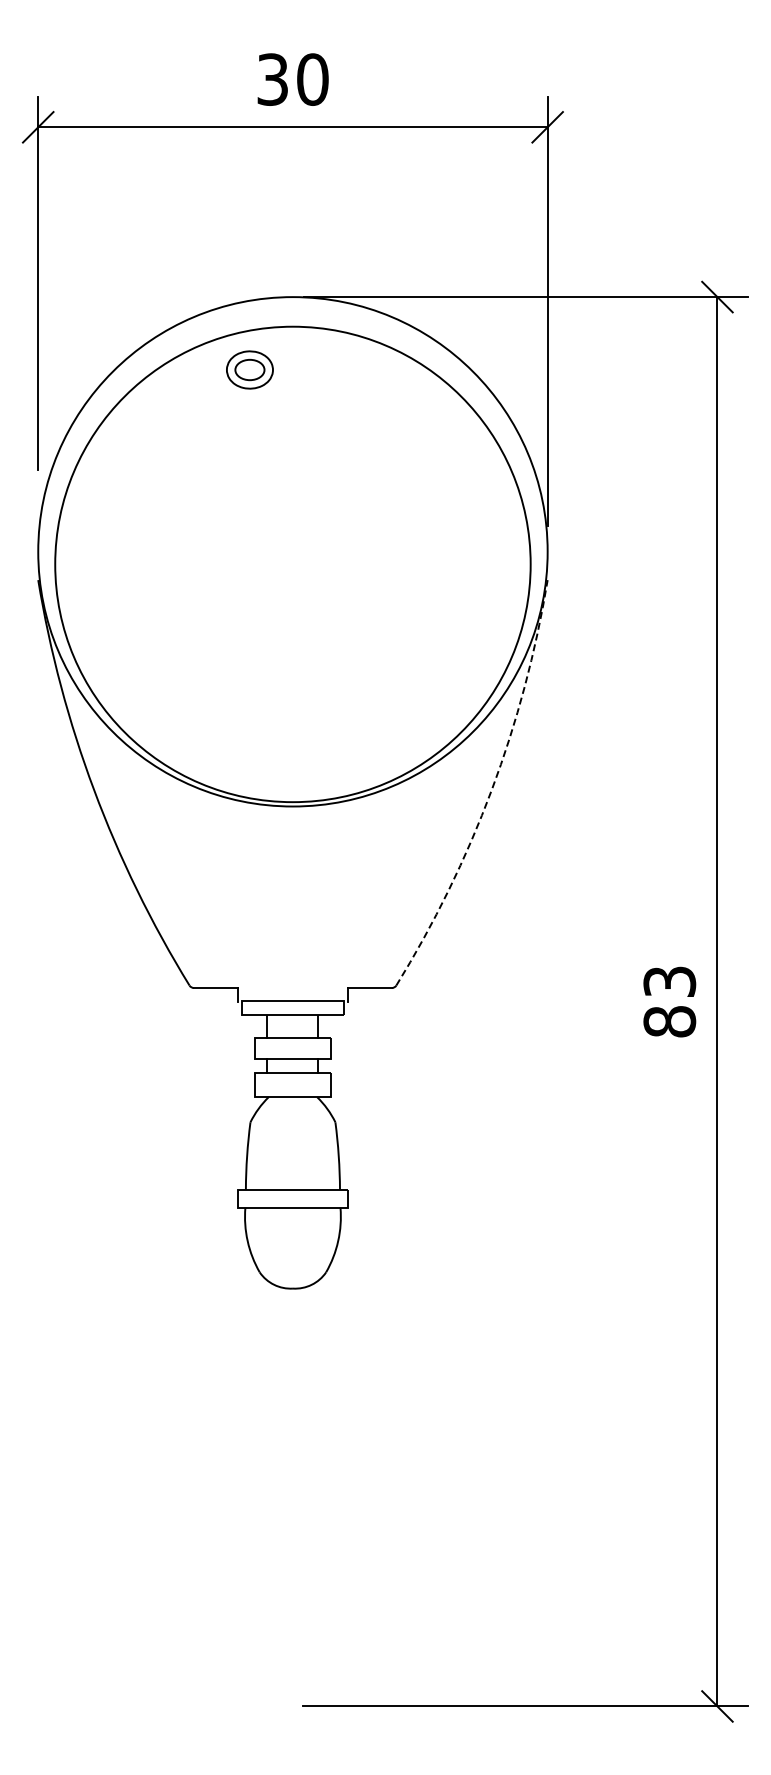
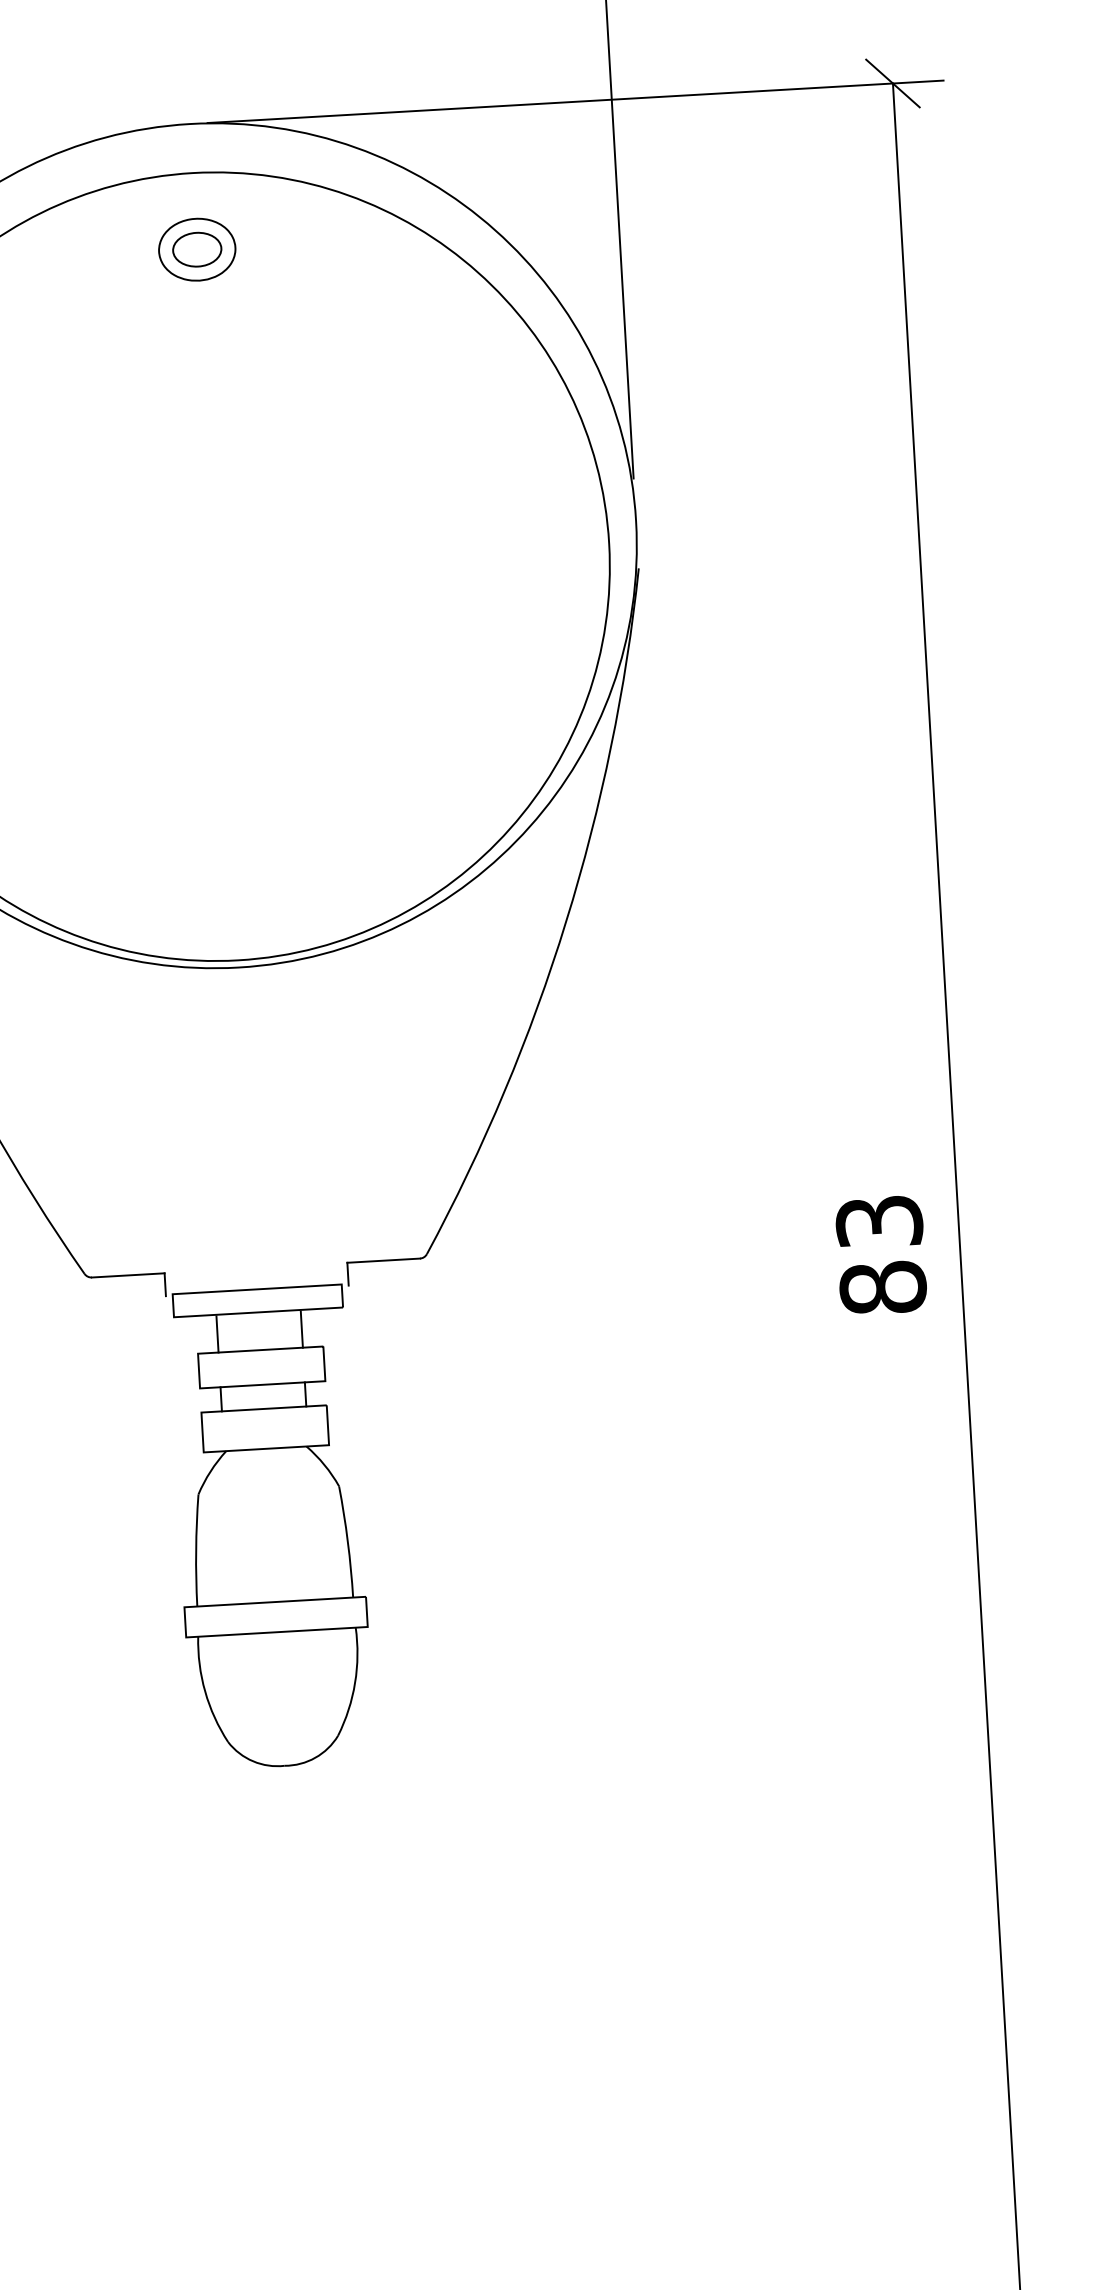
part: (249, 369) -> (196, 248), moved
arc: (491, 790) -> (565, 922), dashed -> solid

